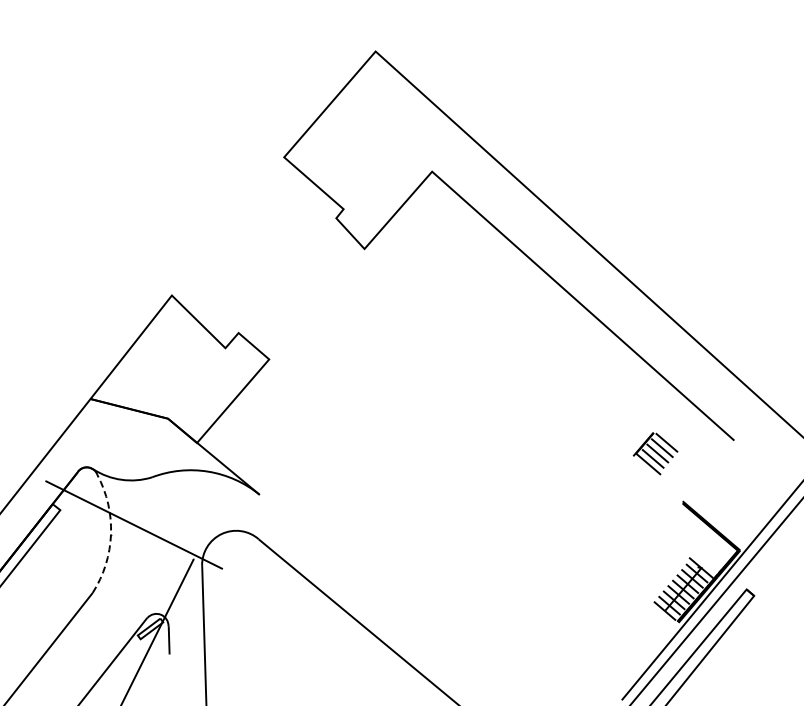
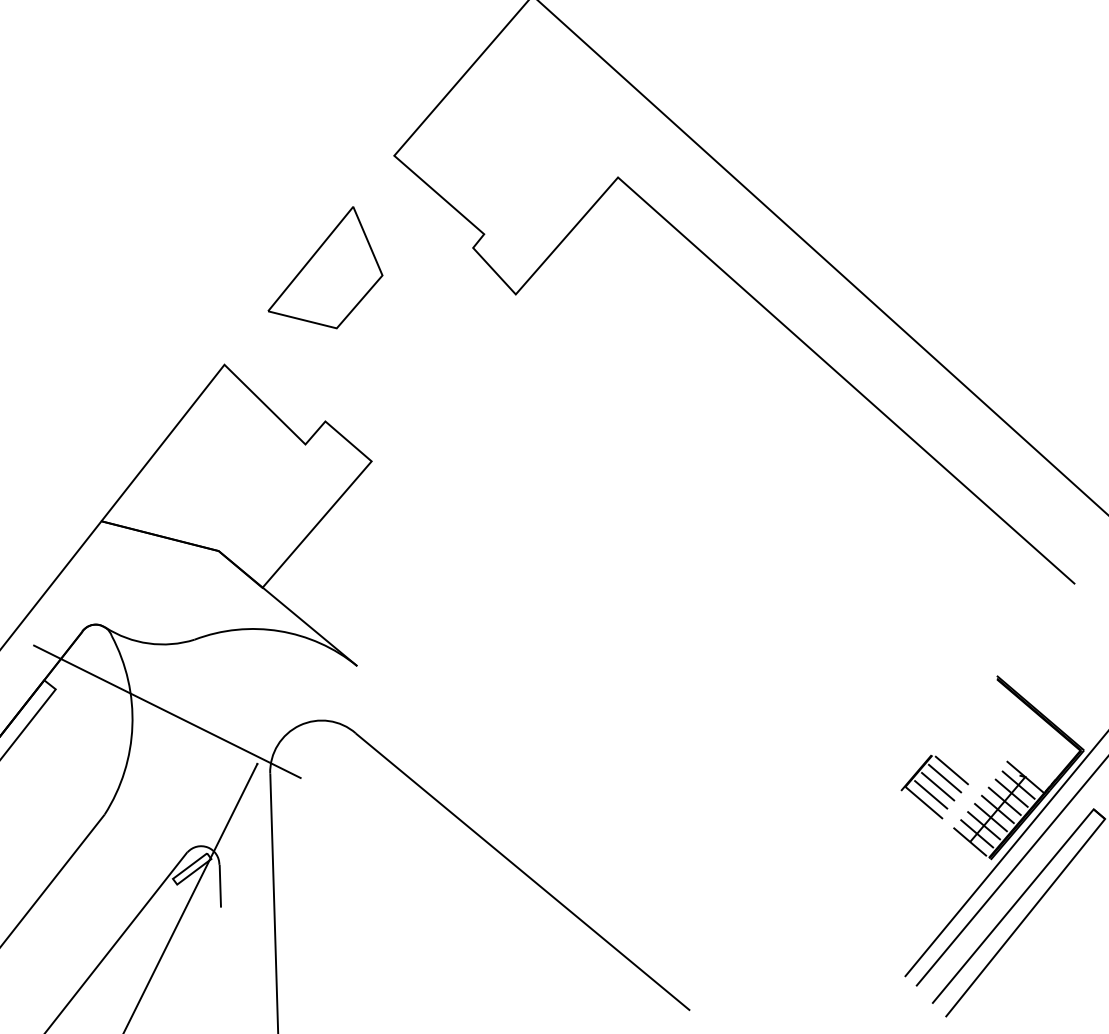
part: (238, 231) -> (325, 267), added
part: (655, 453) -> (934, 786), moved
arc: (111, 534) -> (133, 726), dashed -> solid

